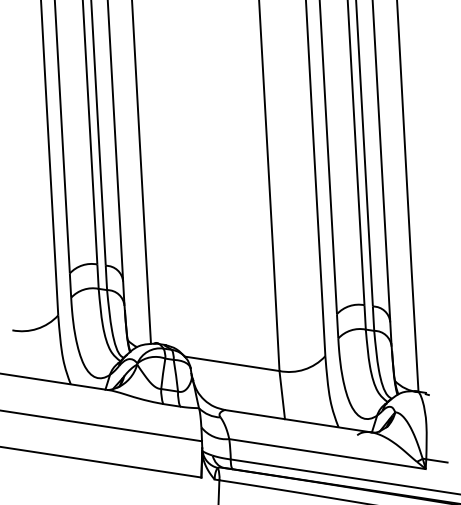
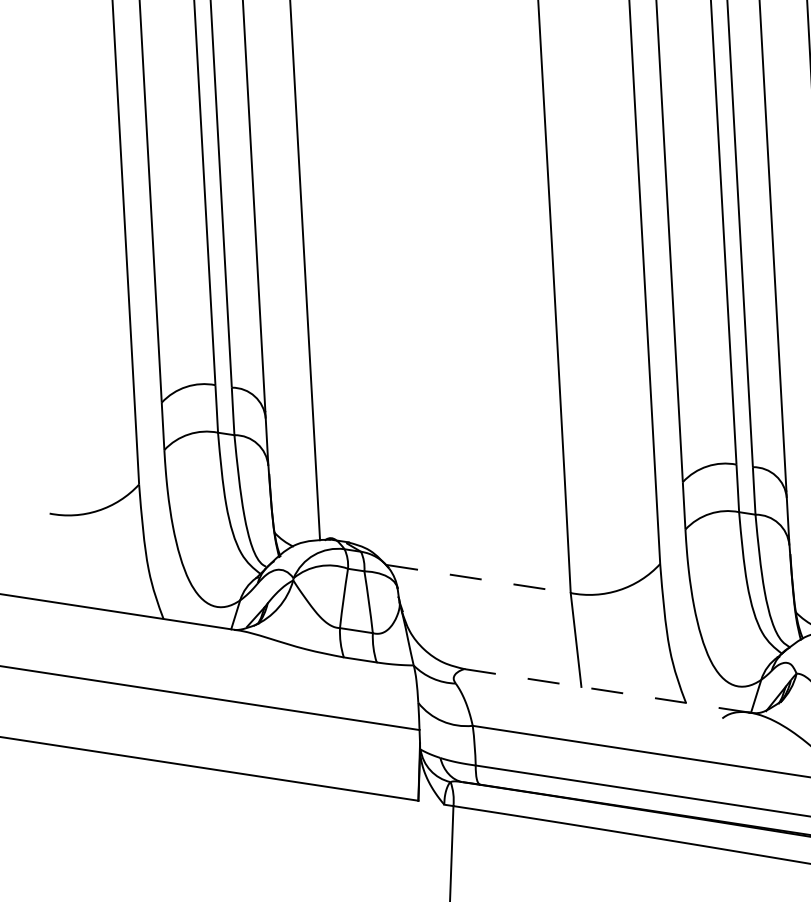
line: (232, 363) -> (479, 578), solid -> dashed
line: (297, 421) -> (605, 691), solid -> dashed

